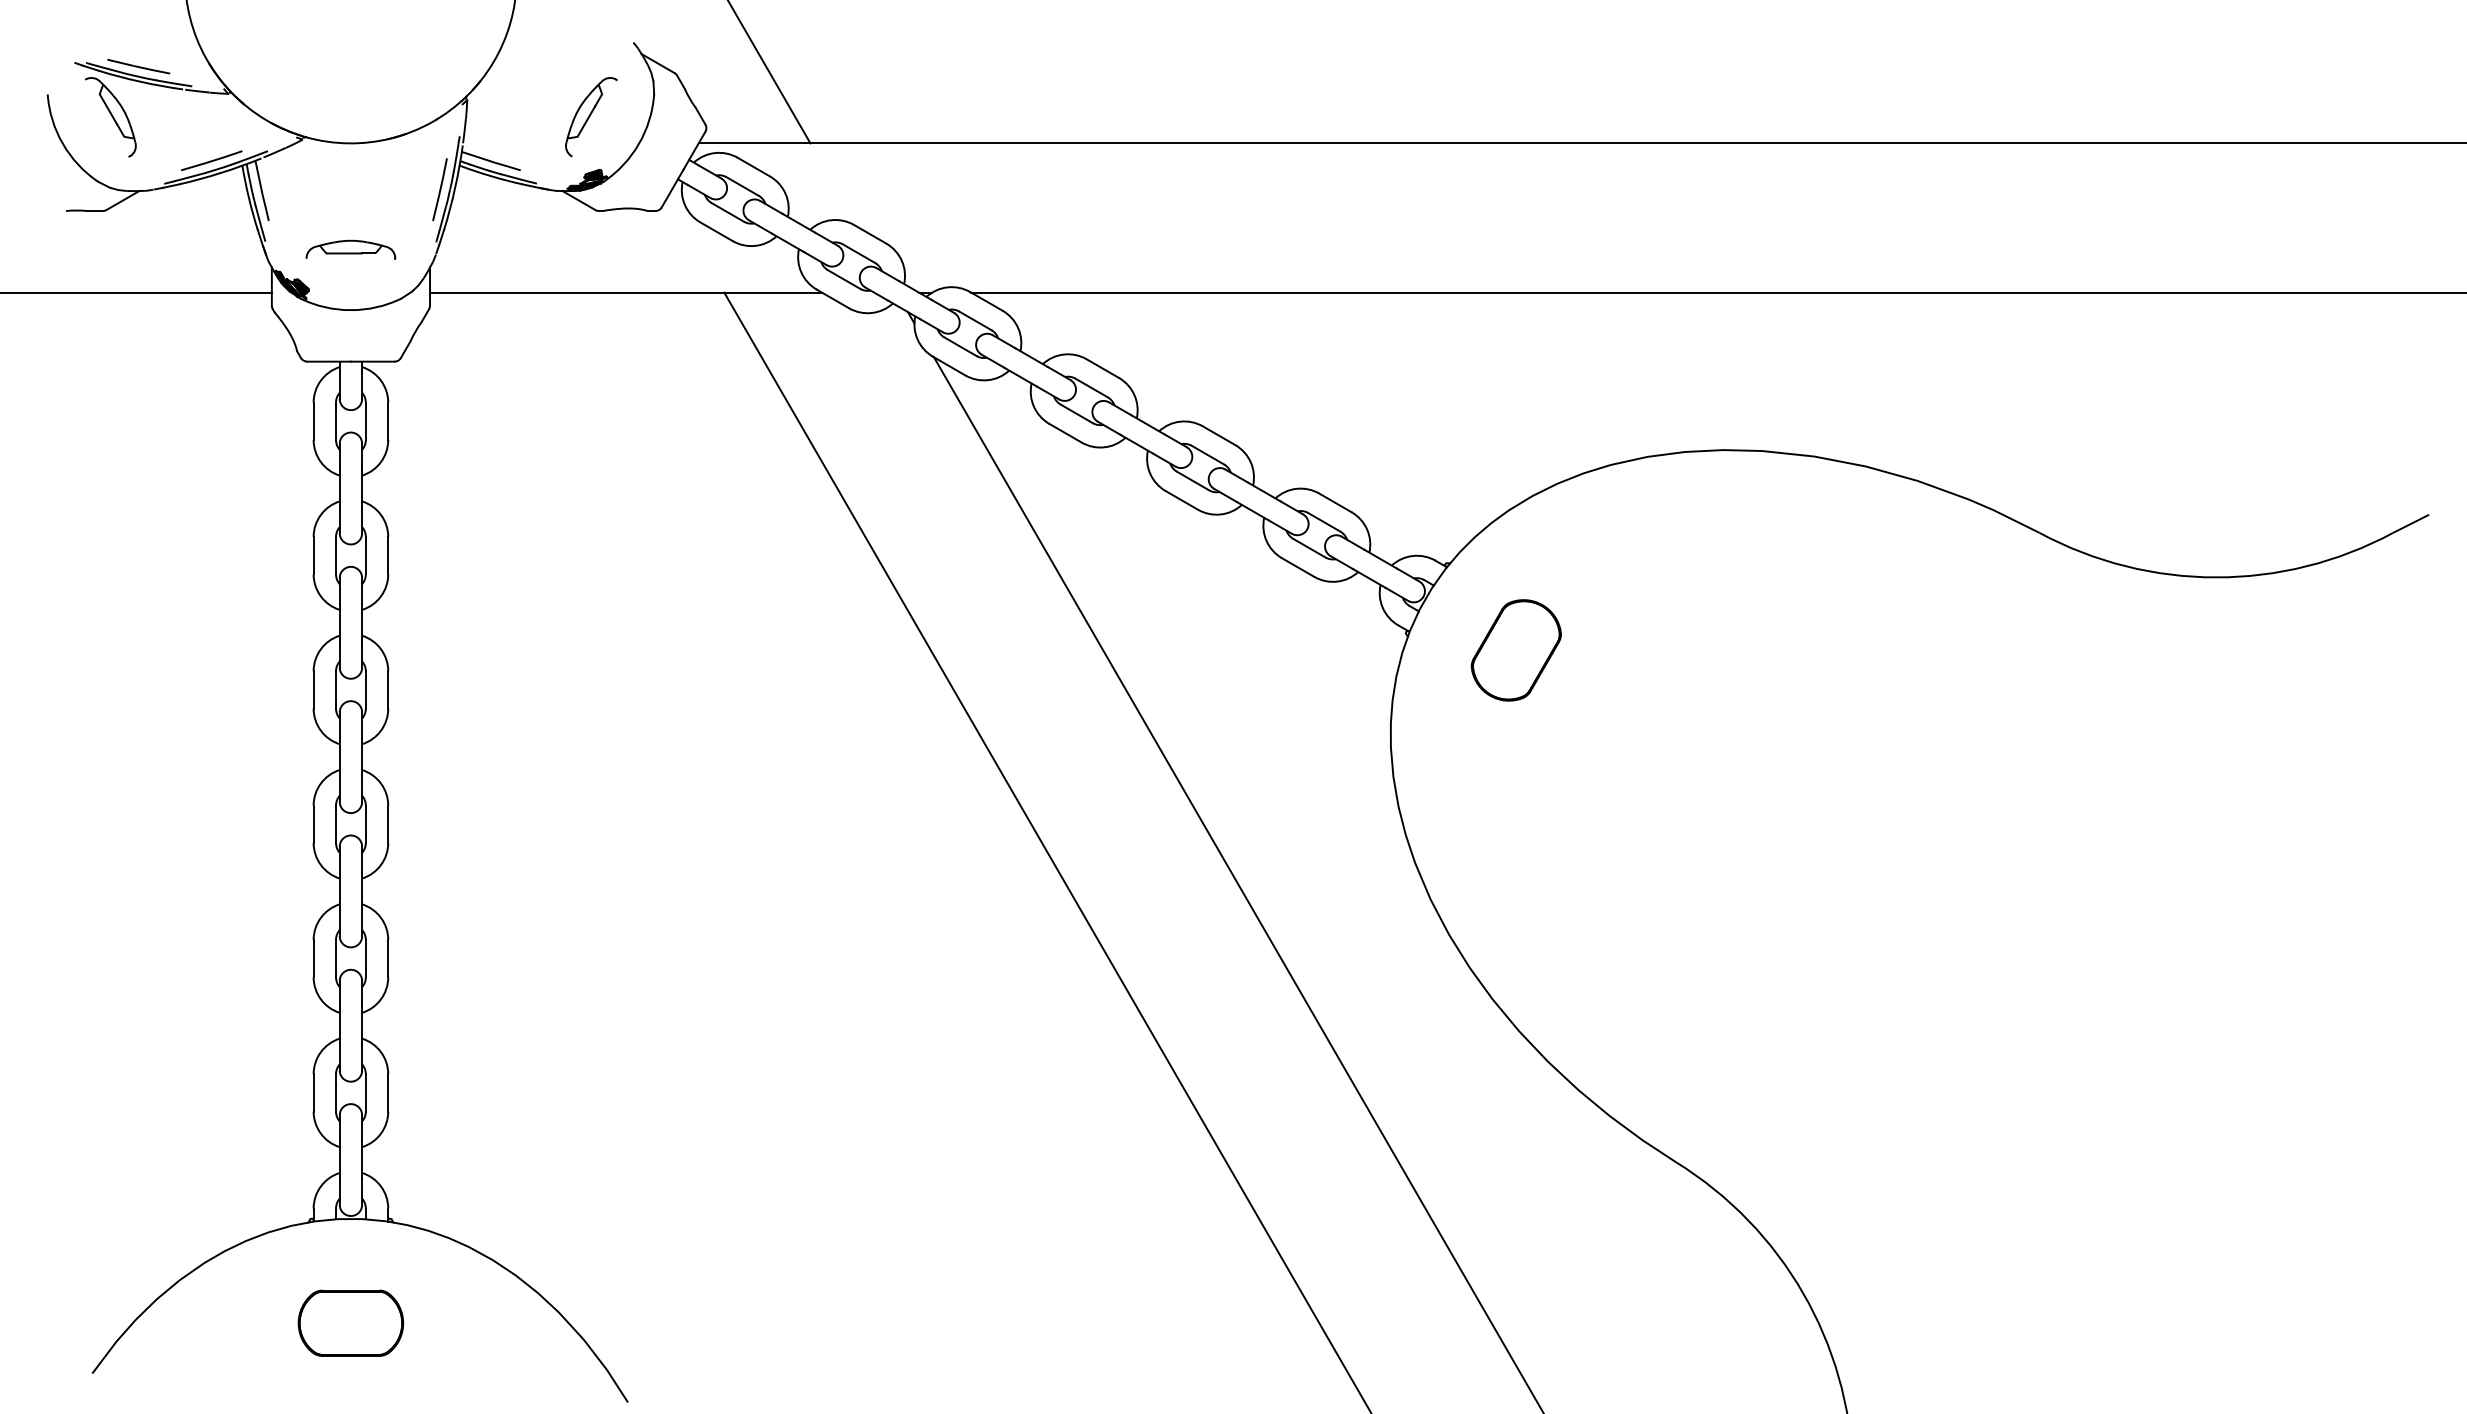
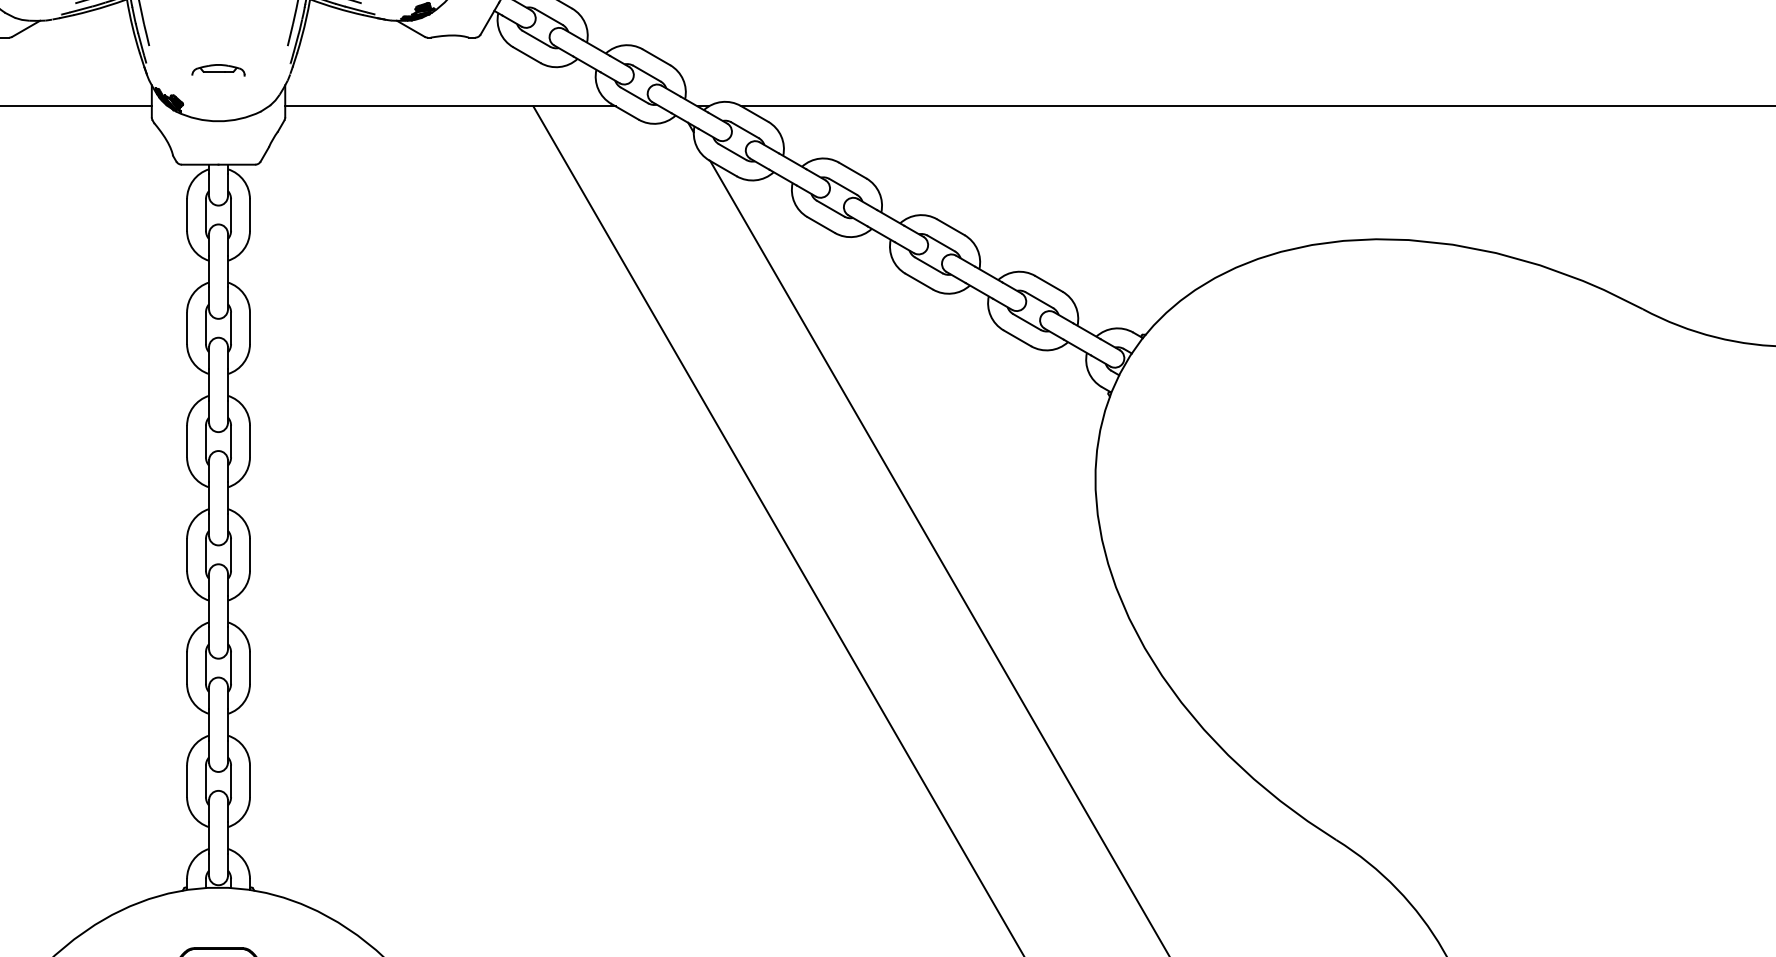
part: (350, 249) -> (218, 70), size x0.7
part: (1515, 650) -> (1200, 408), removed

